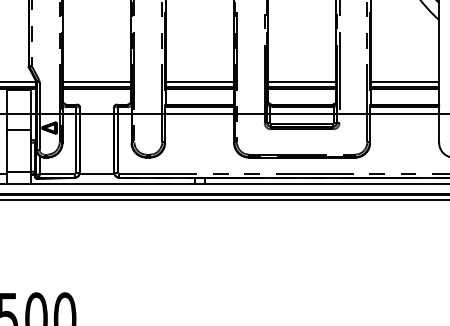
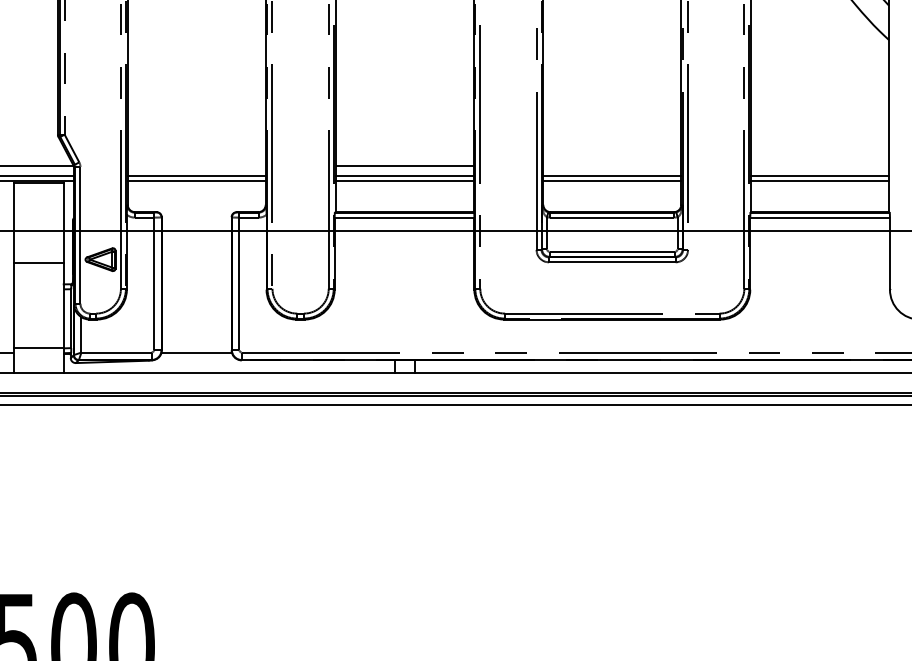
line: (97, 81) -> (197, 165), removed
line: (302, 81) -> (613, 165), removed
line: (404, 81) -> (819, 165), removed

